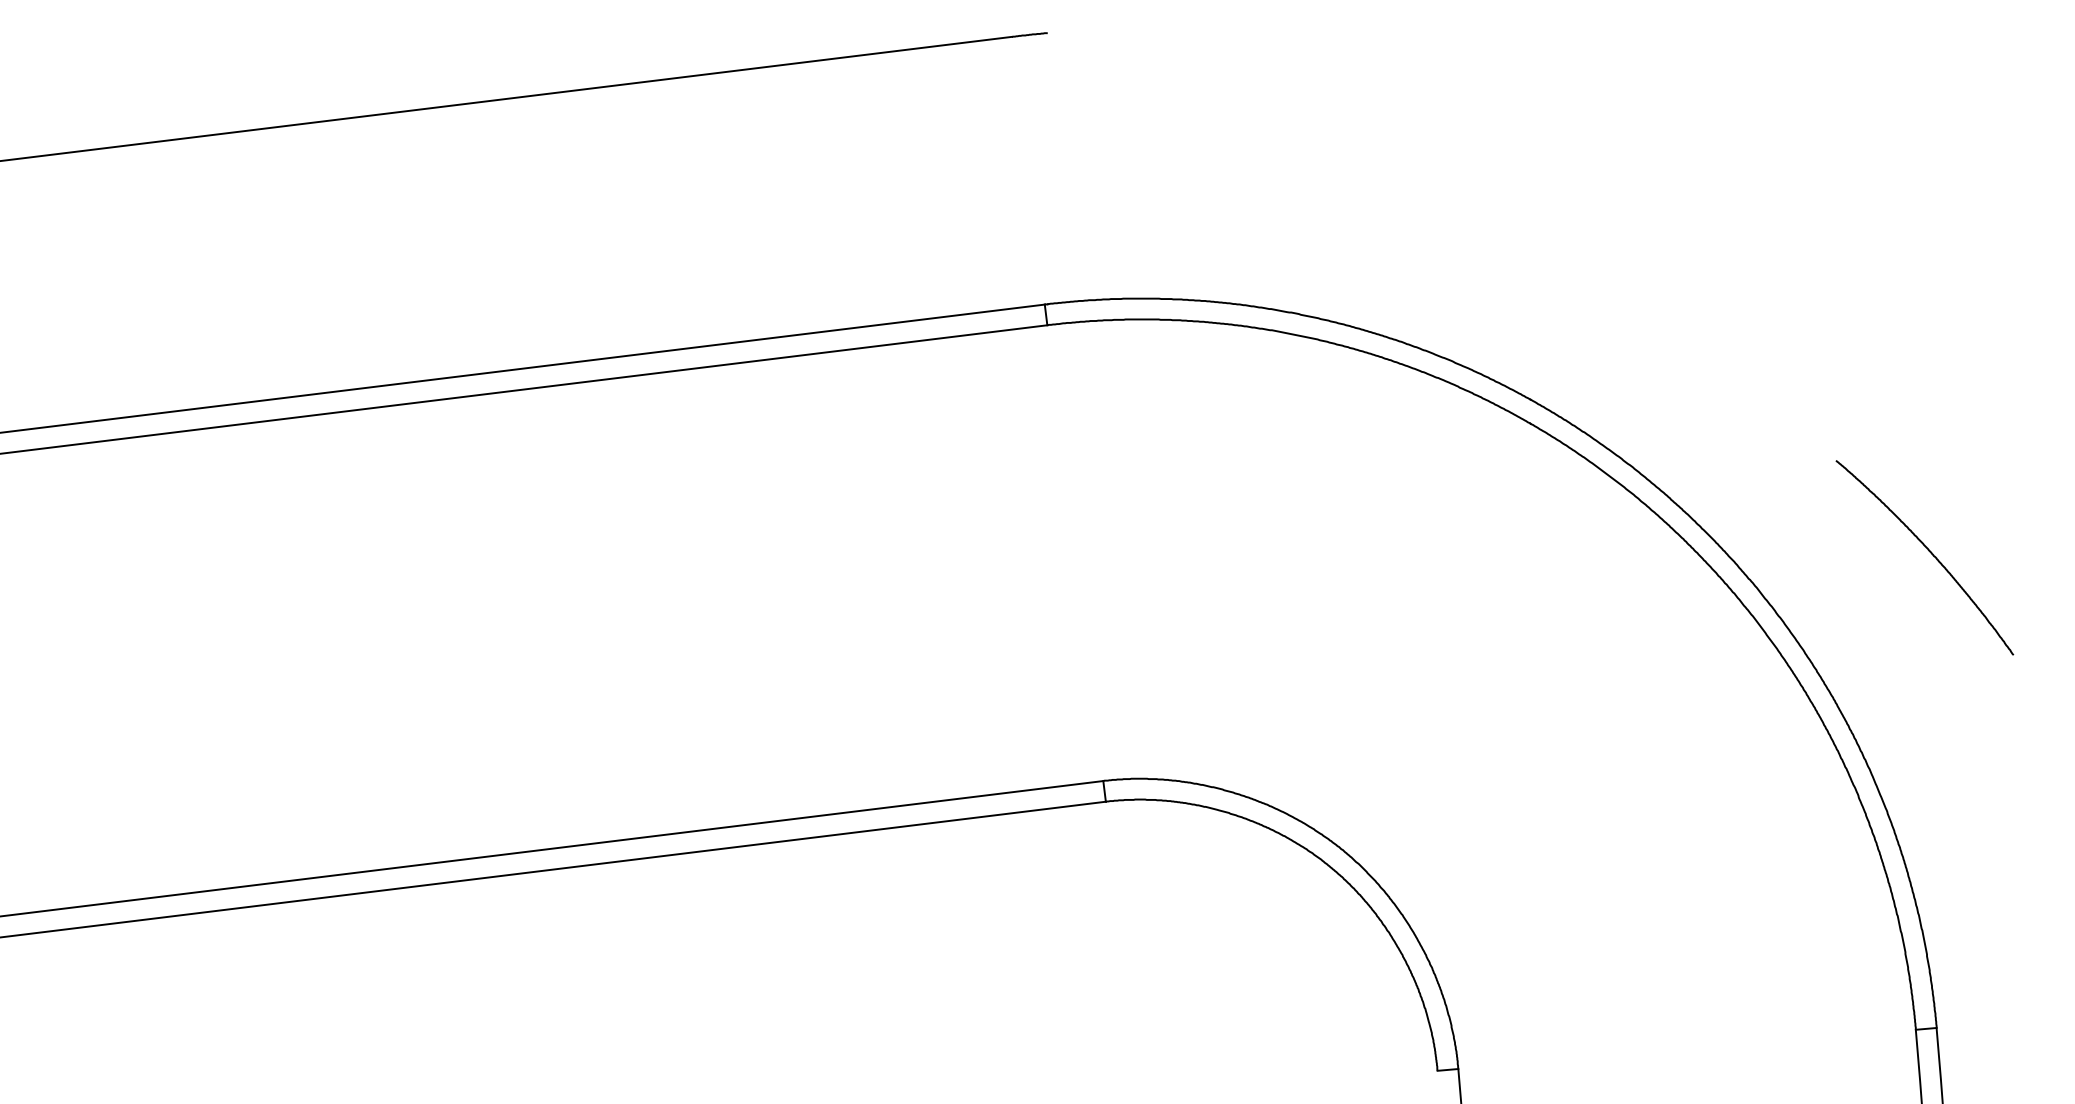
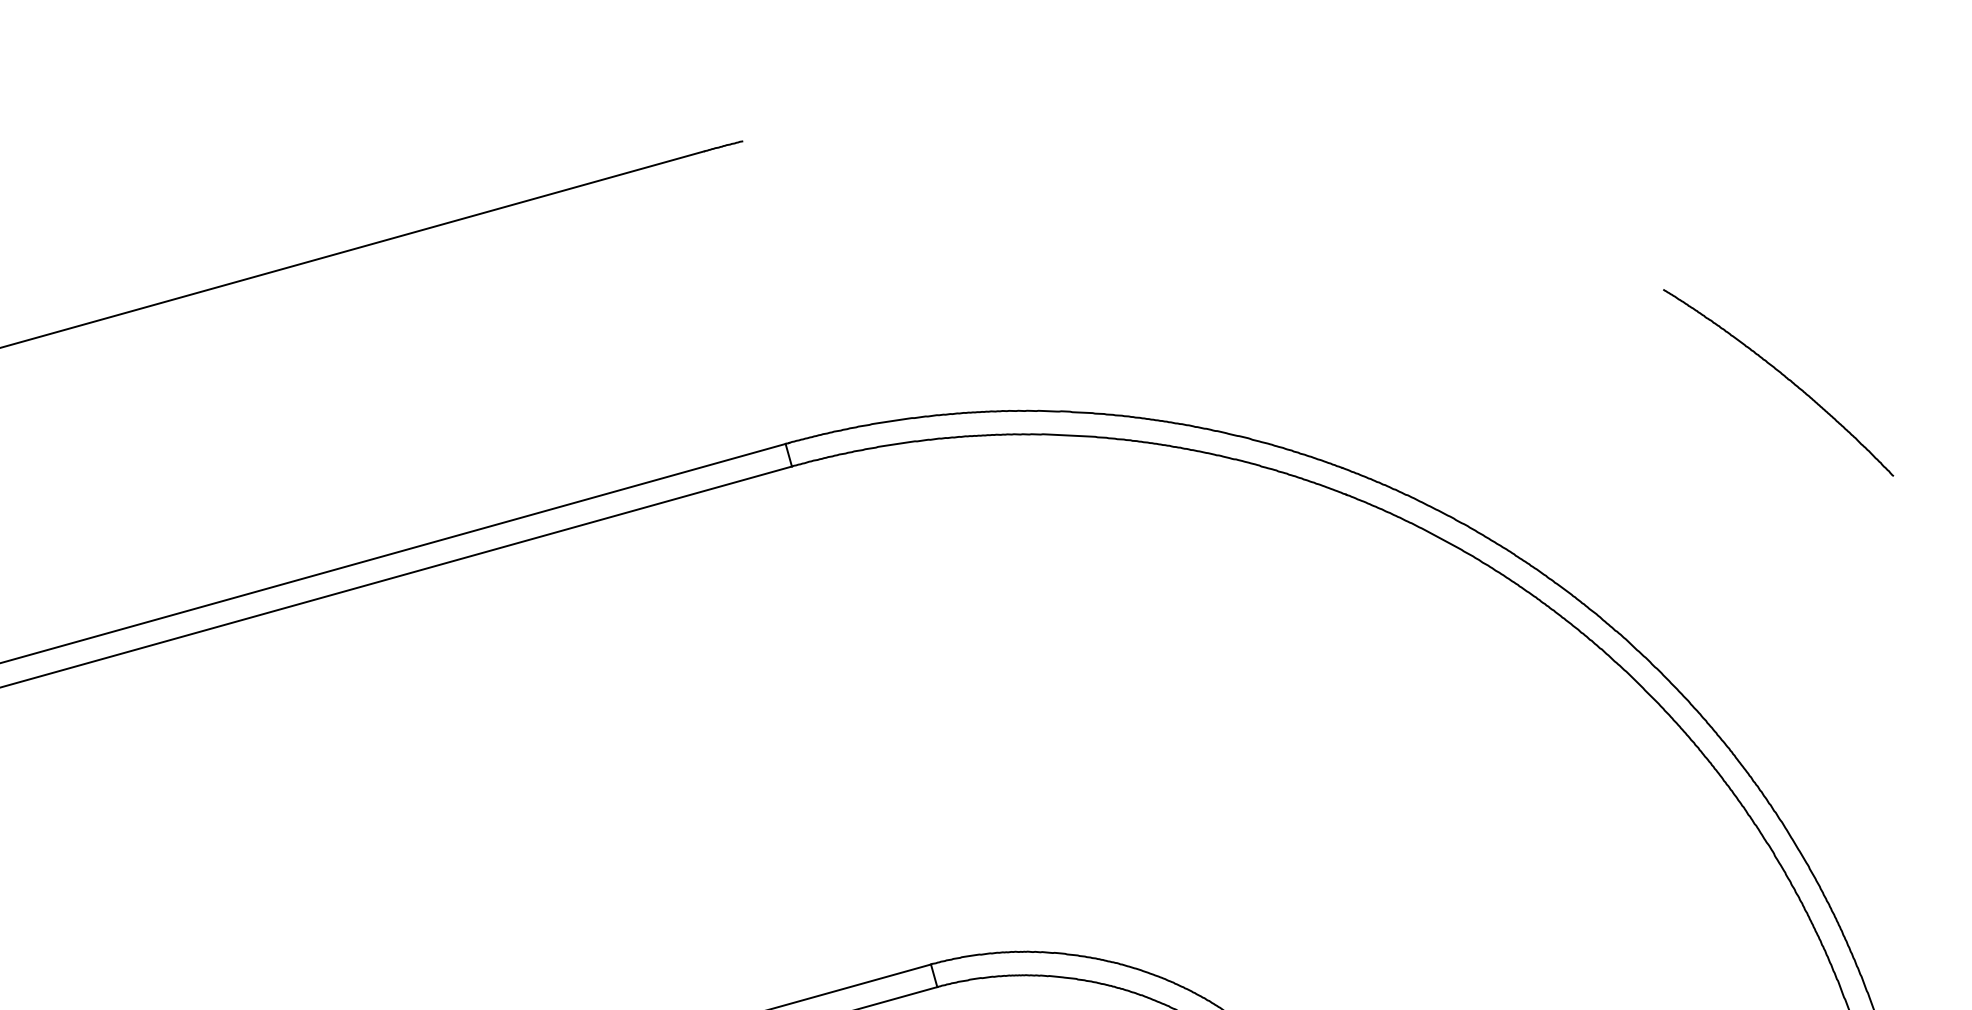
curve: (1929, 552) -> (1782, 376), moved

